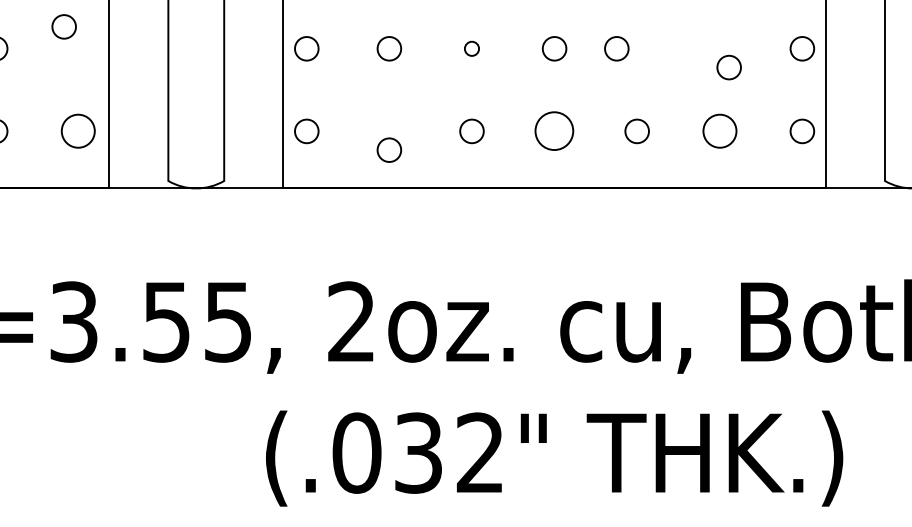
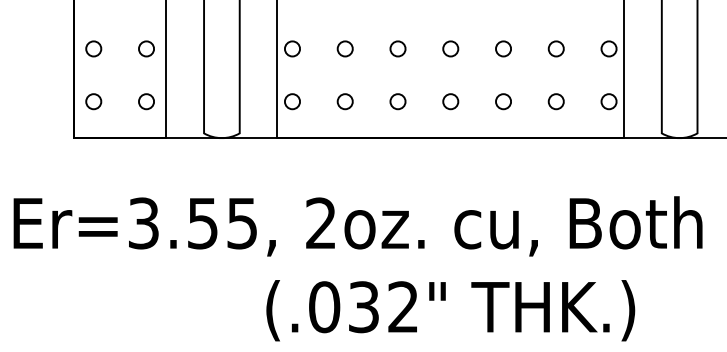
circle: (64, 26) -> (146, 48), moved
circle: (471, 48) -> (397, 48), size x1.67
circle: (616, 48) -> (503, 48), moved
circle: (727, 66) -> (555, 48), moved
circle: (78, 131) -> (146, 101), size x0.71
circle: (554, 131) -> (450, 101), size x0.62
circle: (718, 131) -> (555, 101), size x0.71
circle: (388, 149) -> (344, 101), moved

